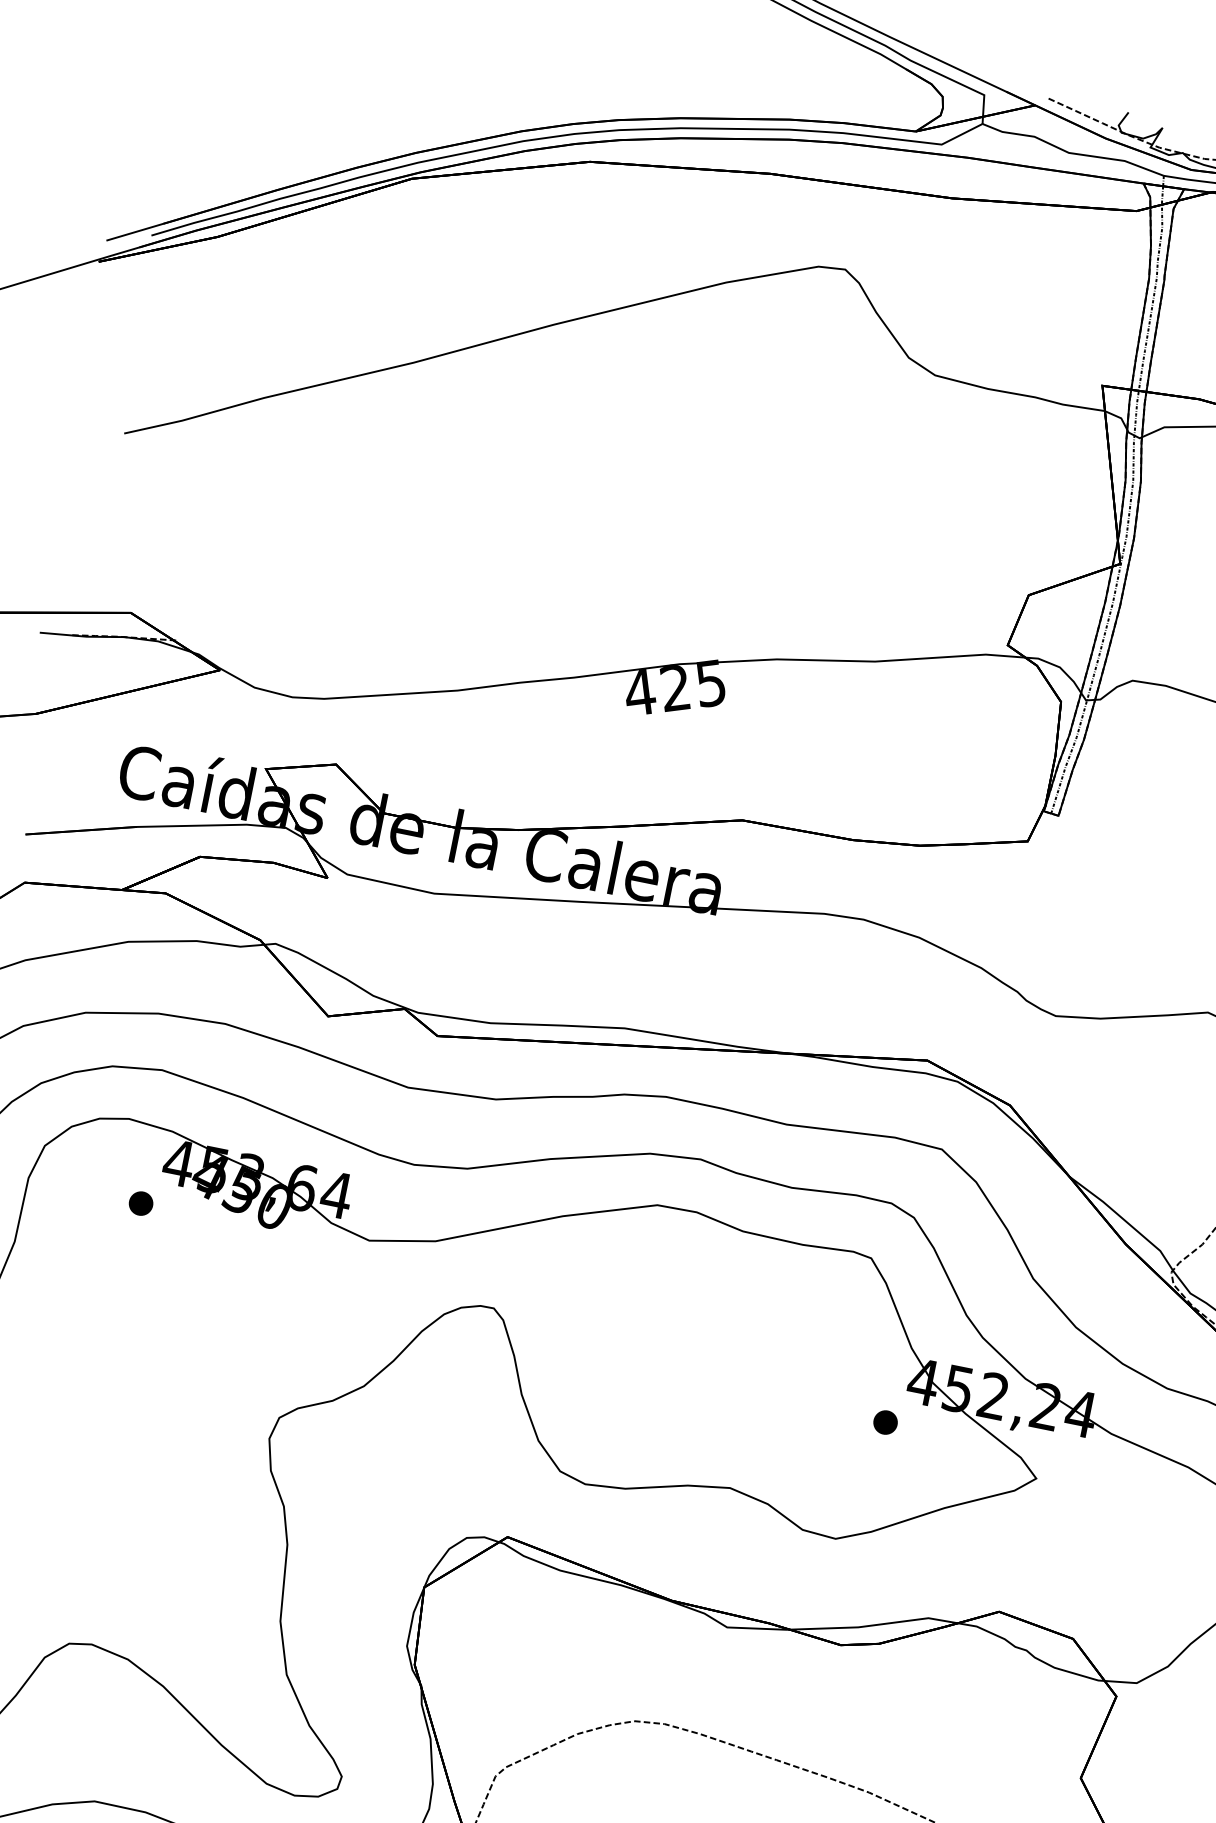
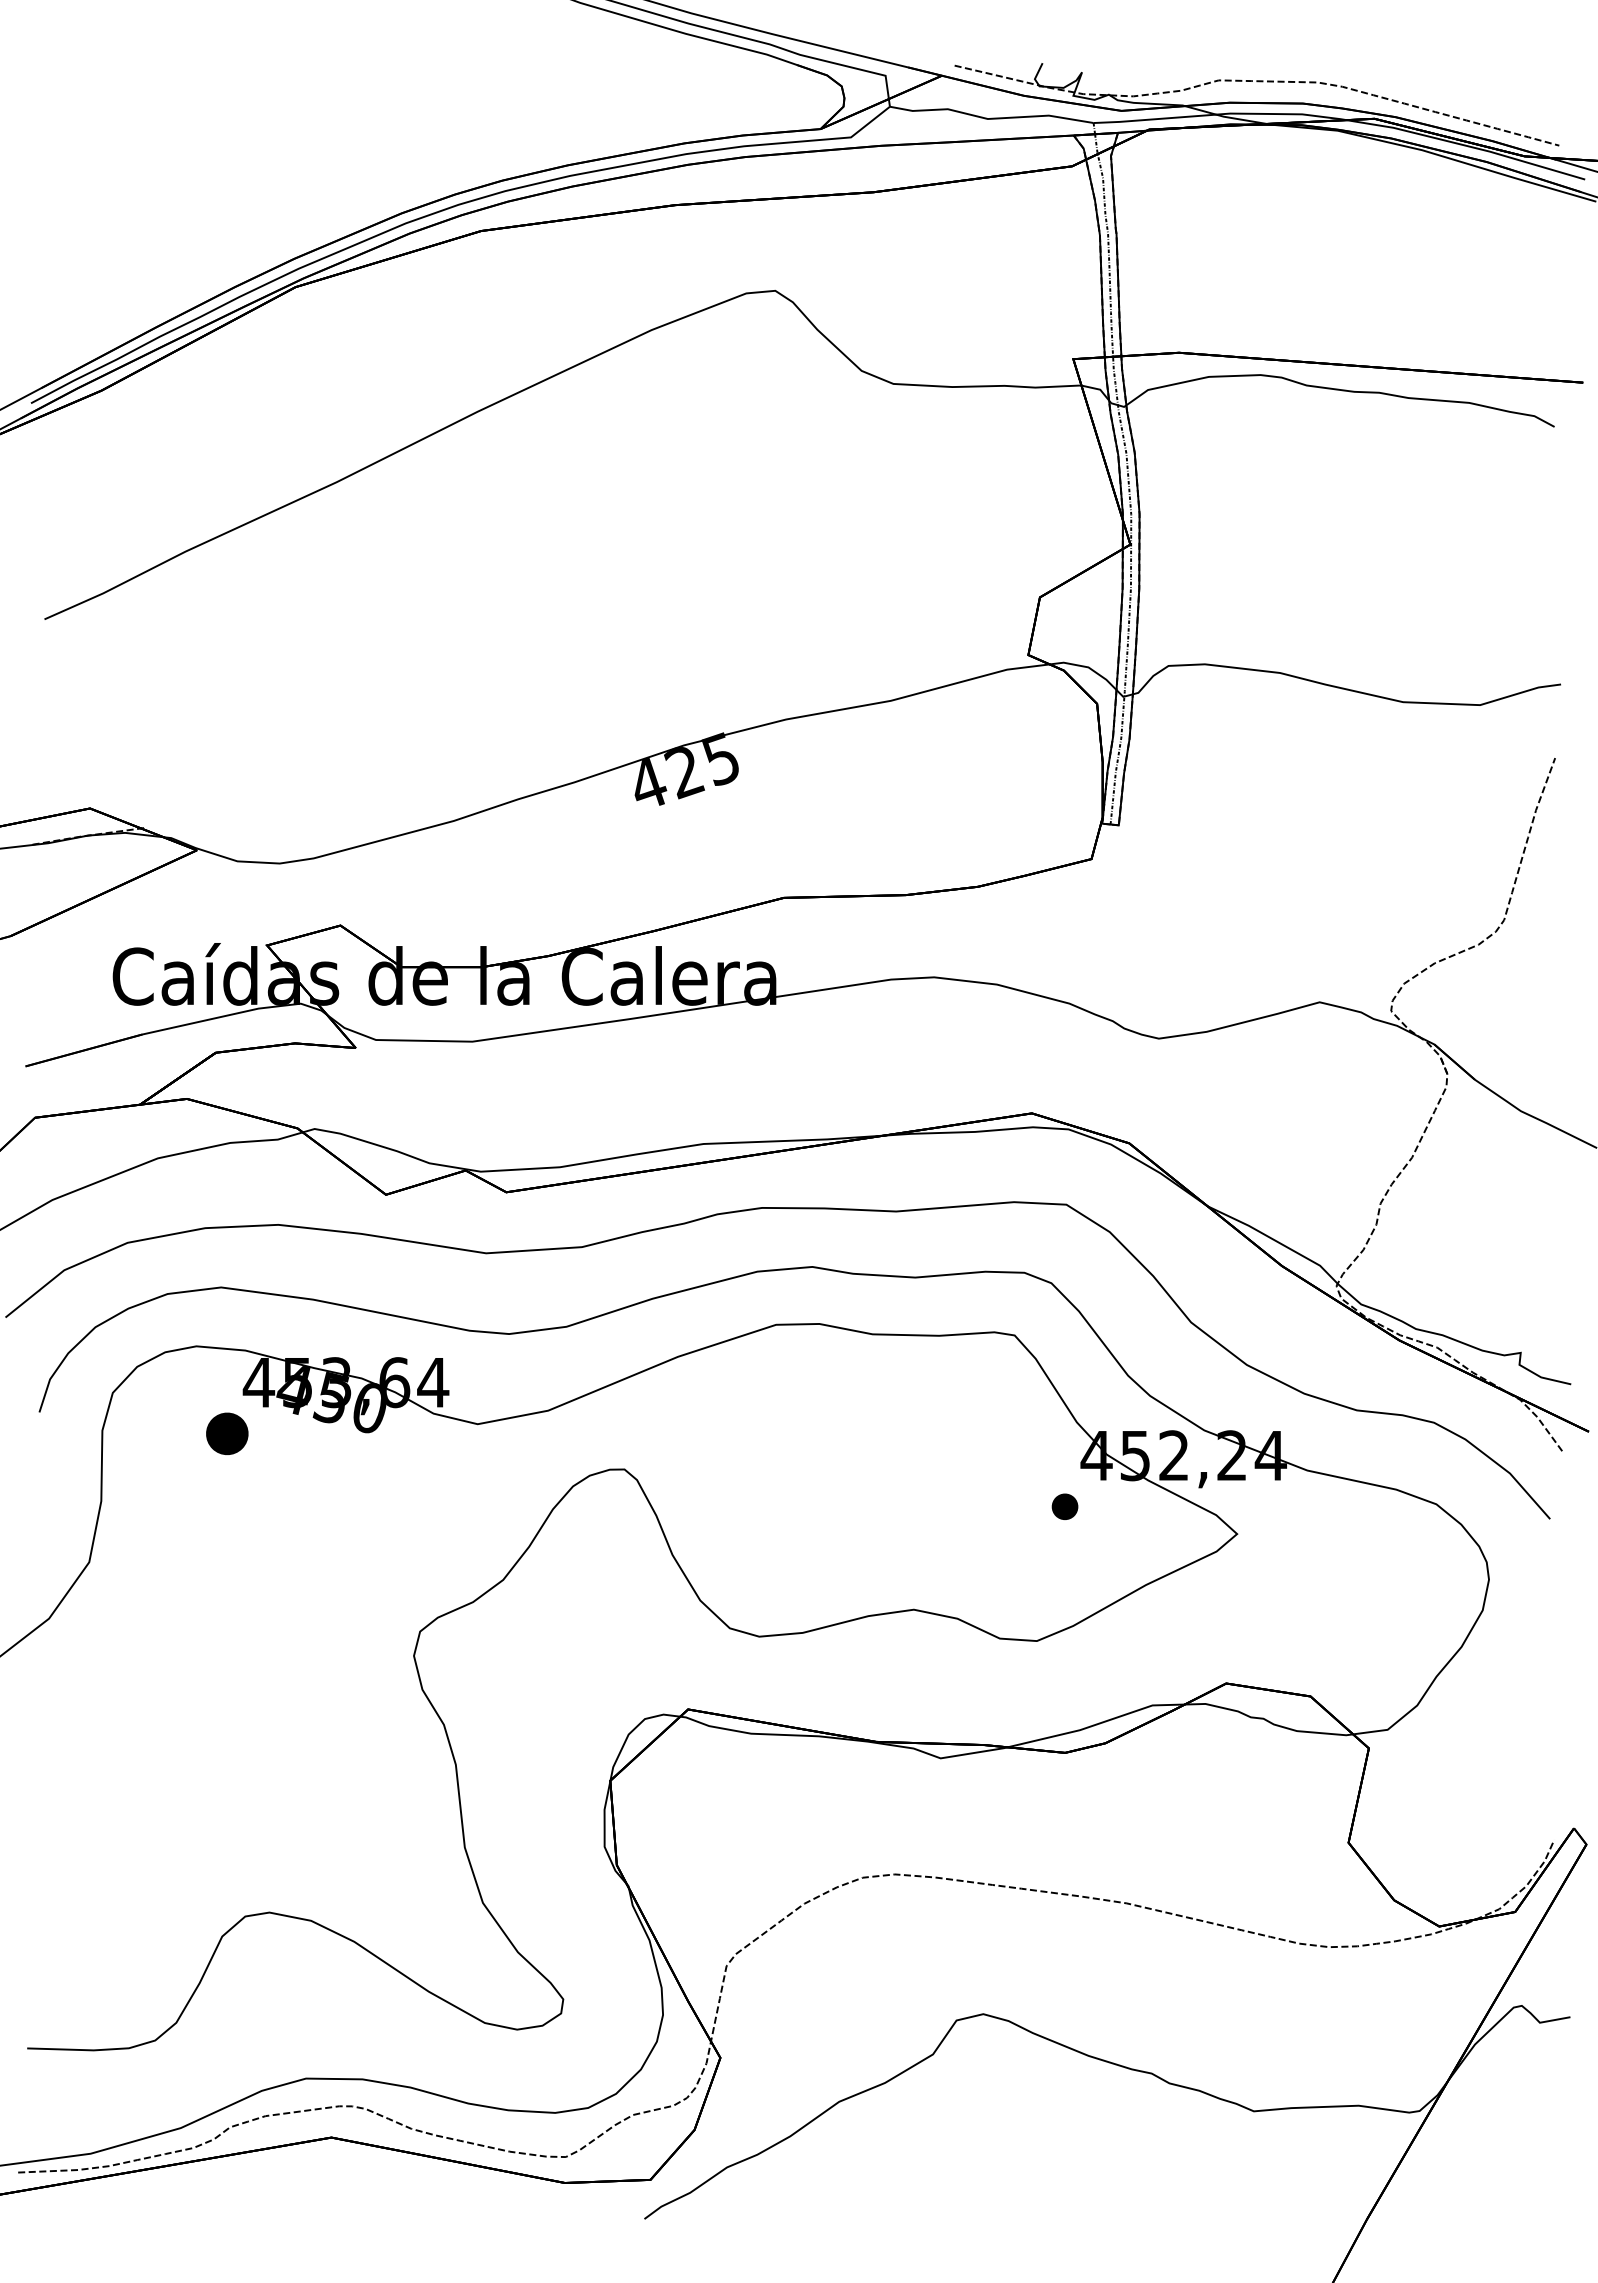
part: (141, 1203) -> (227, 1433), size x1.6

